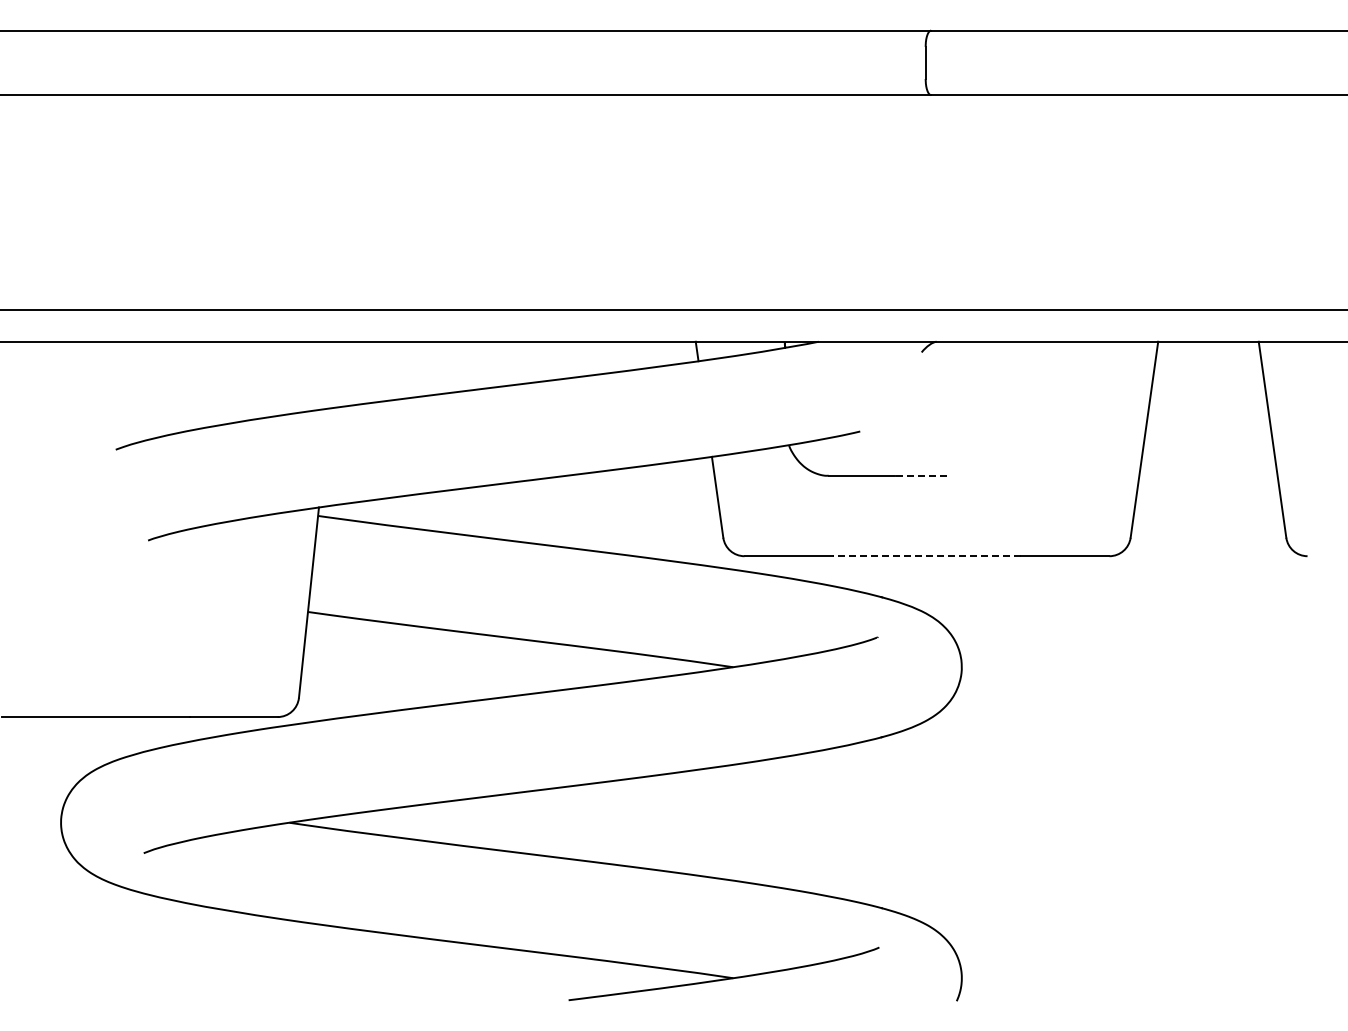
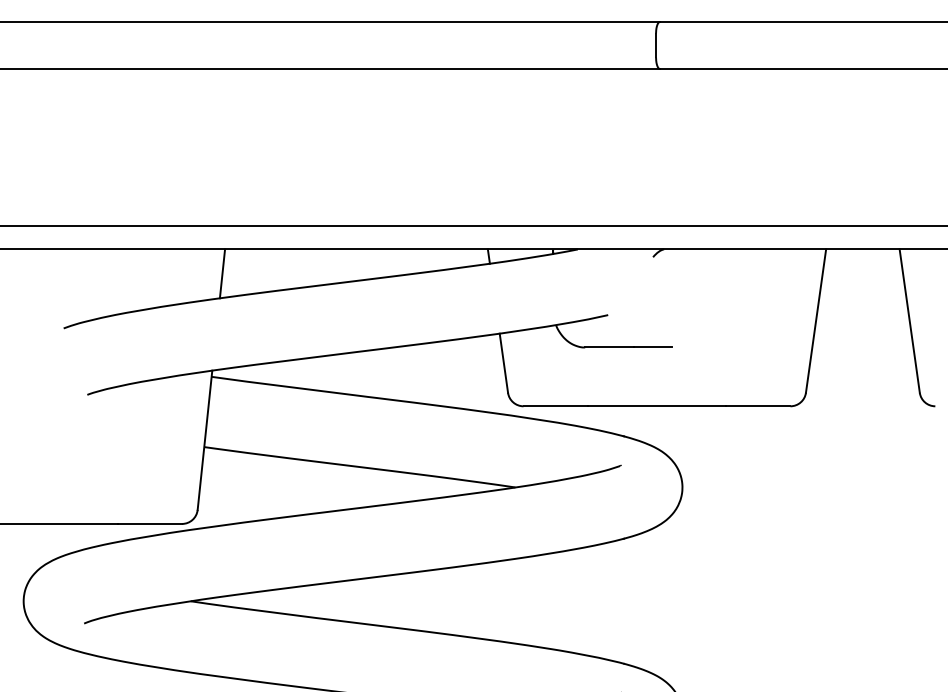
line: (332, 374) -> (222, 273), added
line: (921, 475) -> (652, 347), dashed -> solid
line: (927, 556) -> (657, 406), dashed -> solid

